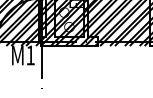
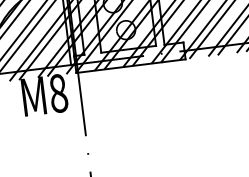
text: (30, 55) -> (58, 93), M1 -> M8

